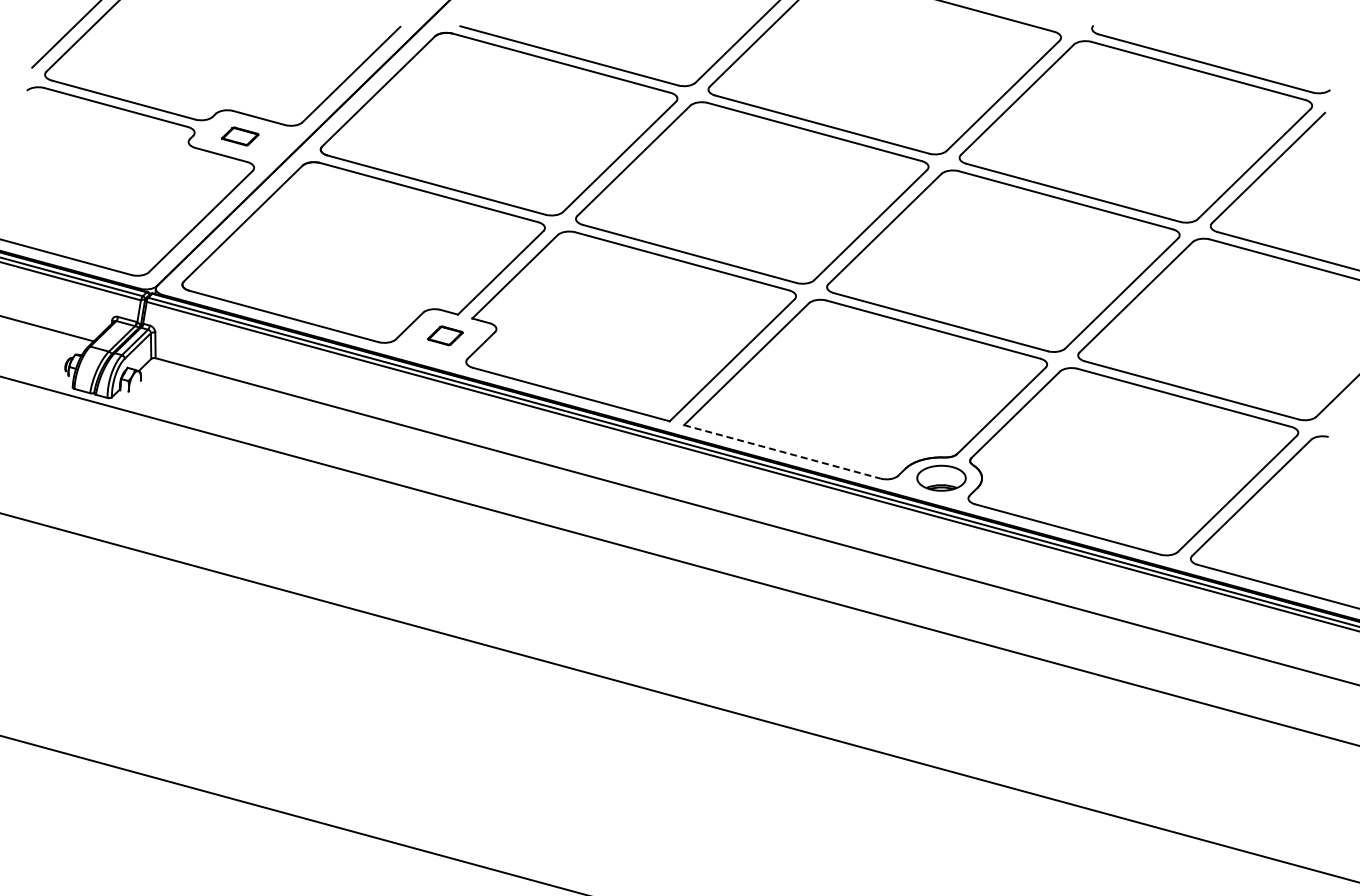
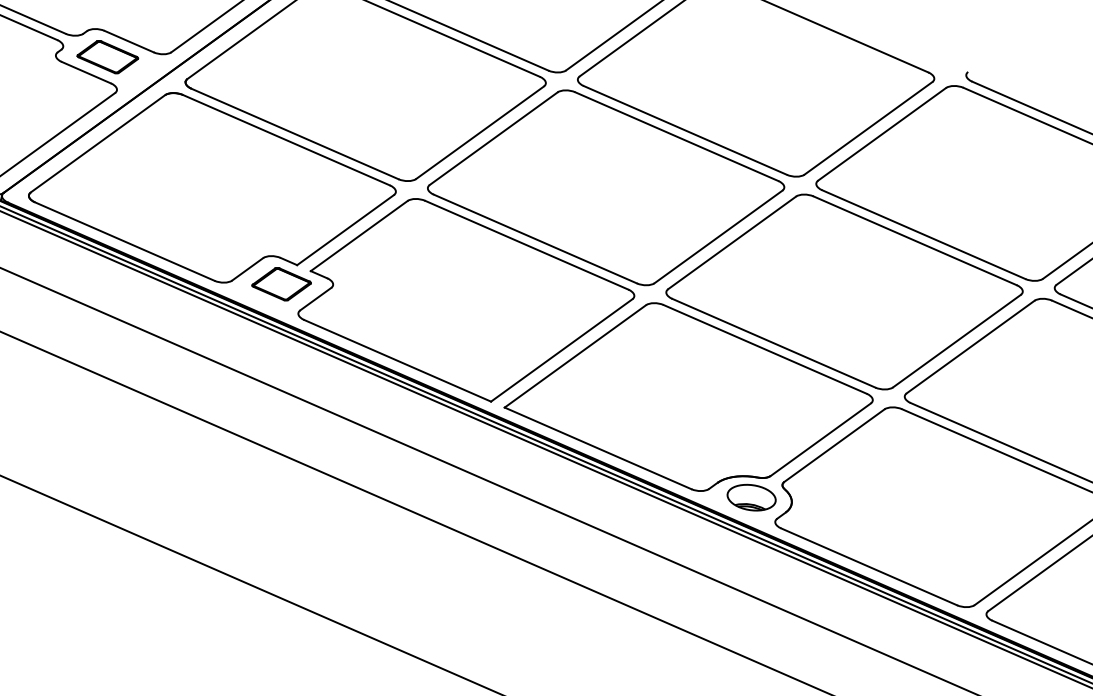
part: (240, 136) -> (108, 57), size x1.67
part: (445, 335) -> (281, 283), size x1.67
line: (782, 451) -> (598, 447), dashed -> solid

